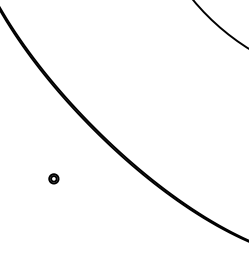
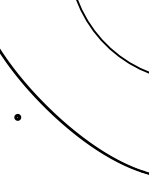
part: (53, 179) -> (17, 117), moved

